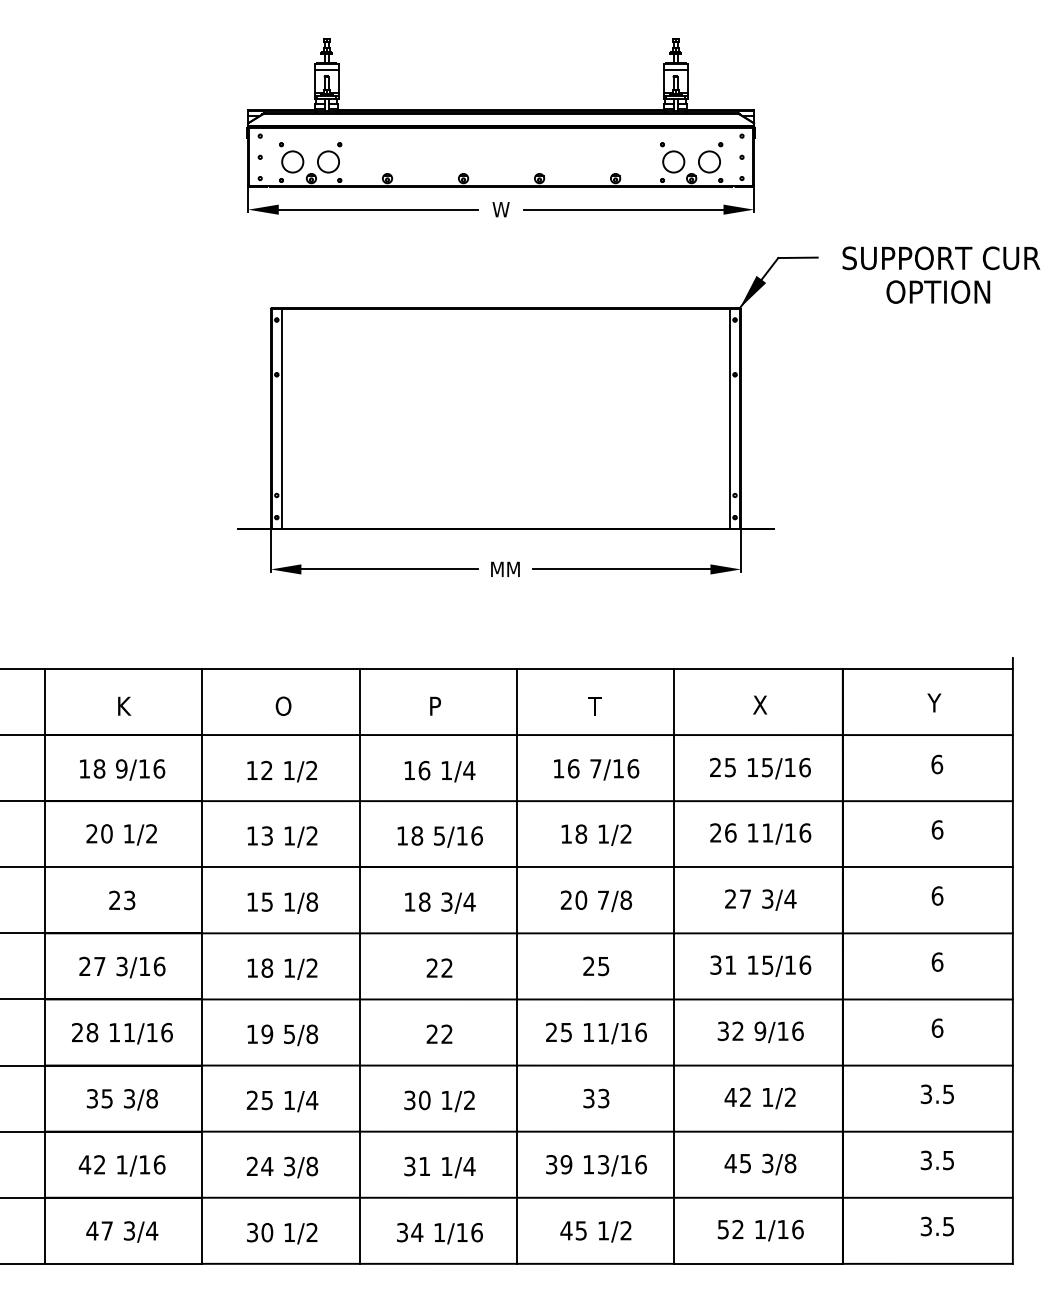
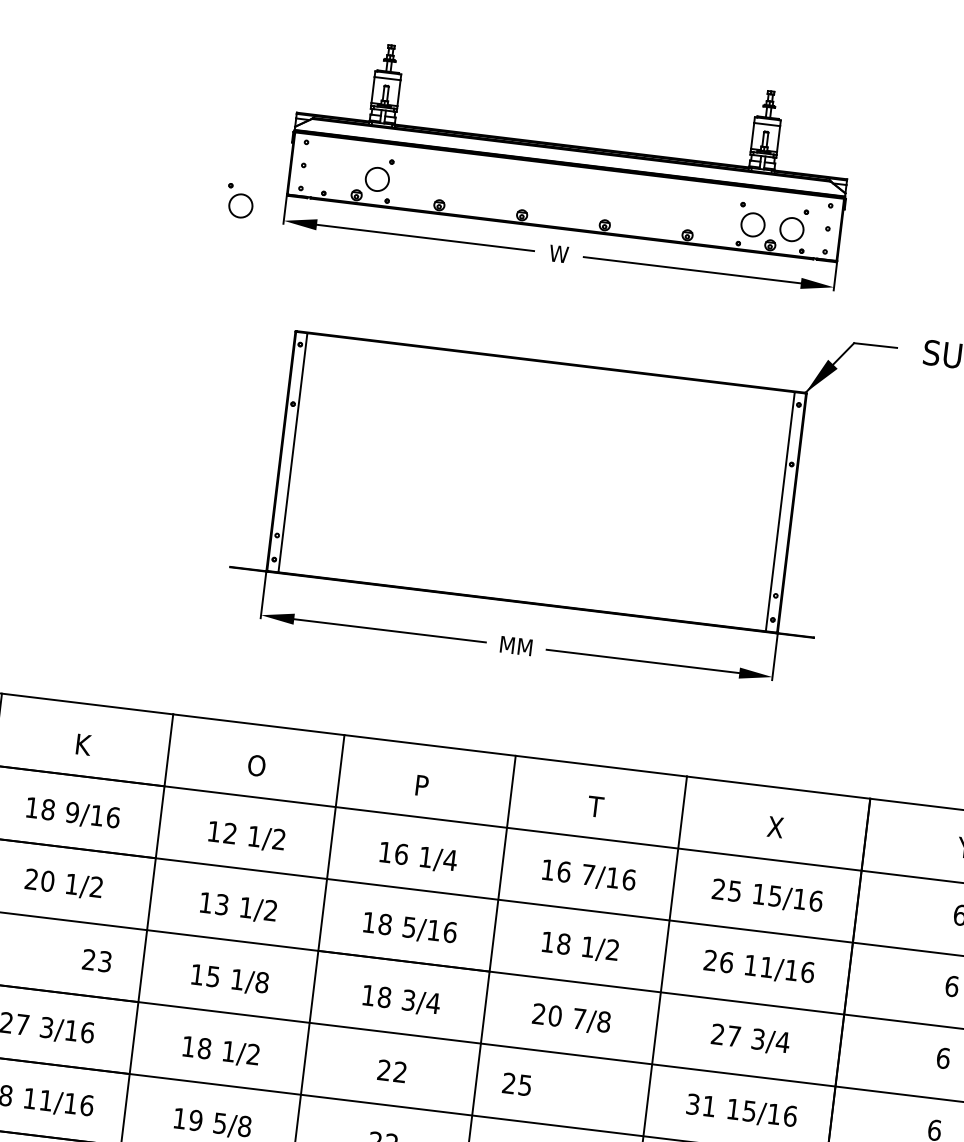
part: (291, 157) -> (240, 200), moved
text: (122, 900) -> (97, 960), moved
text: (596, 966) -> (517, 1084), moved

